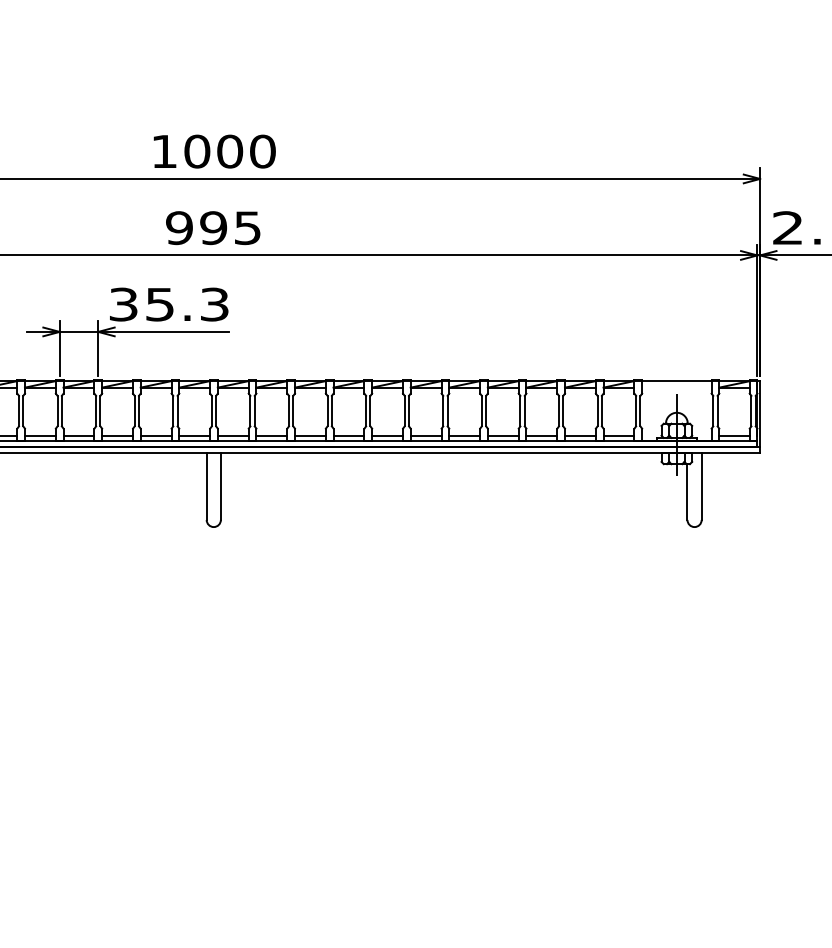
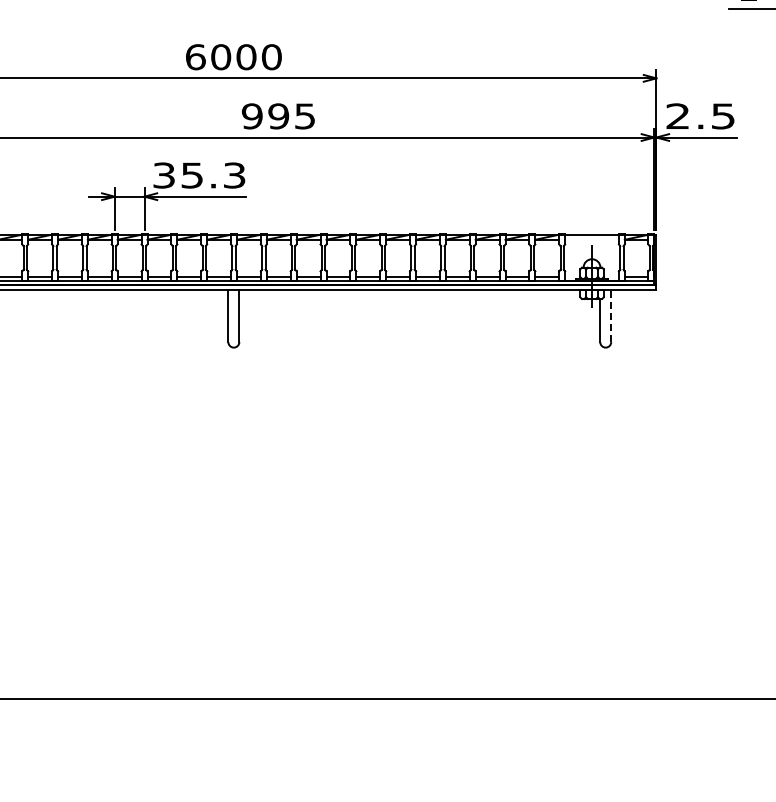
text: (164, 151) -> (195, 57), 1000 -> 6000
text: (213, 228) -> (278, 116), moved
line: (702, 486) -> (611, 316), solid -> dashed

